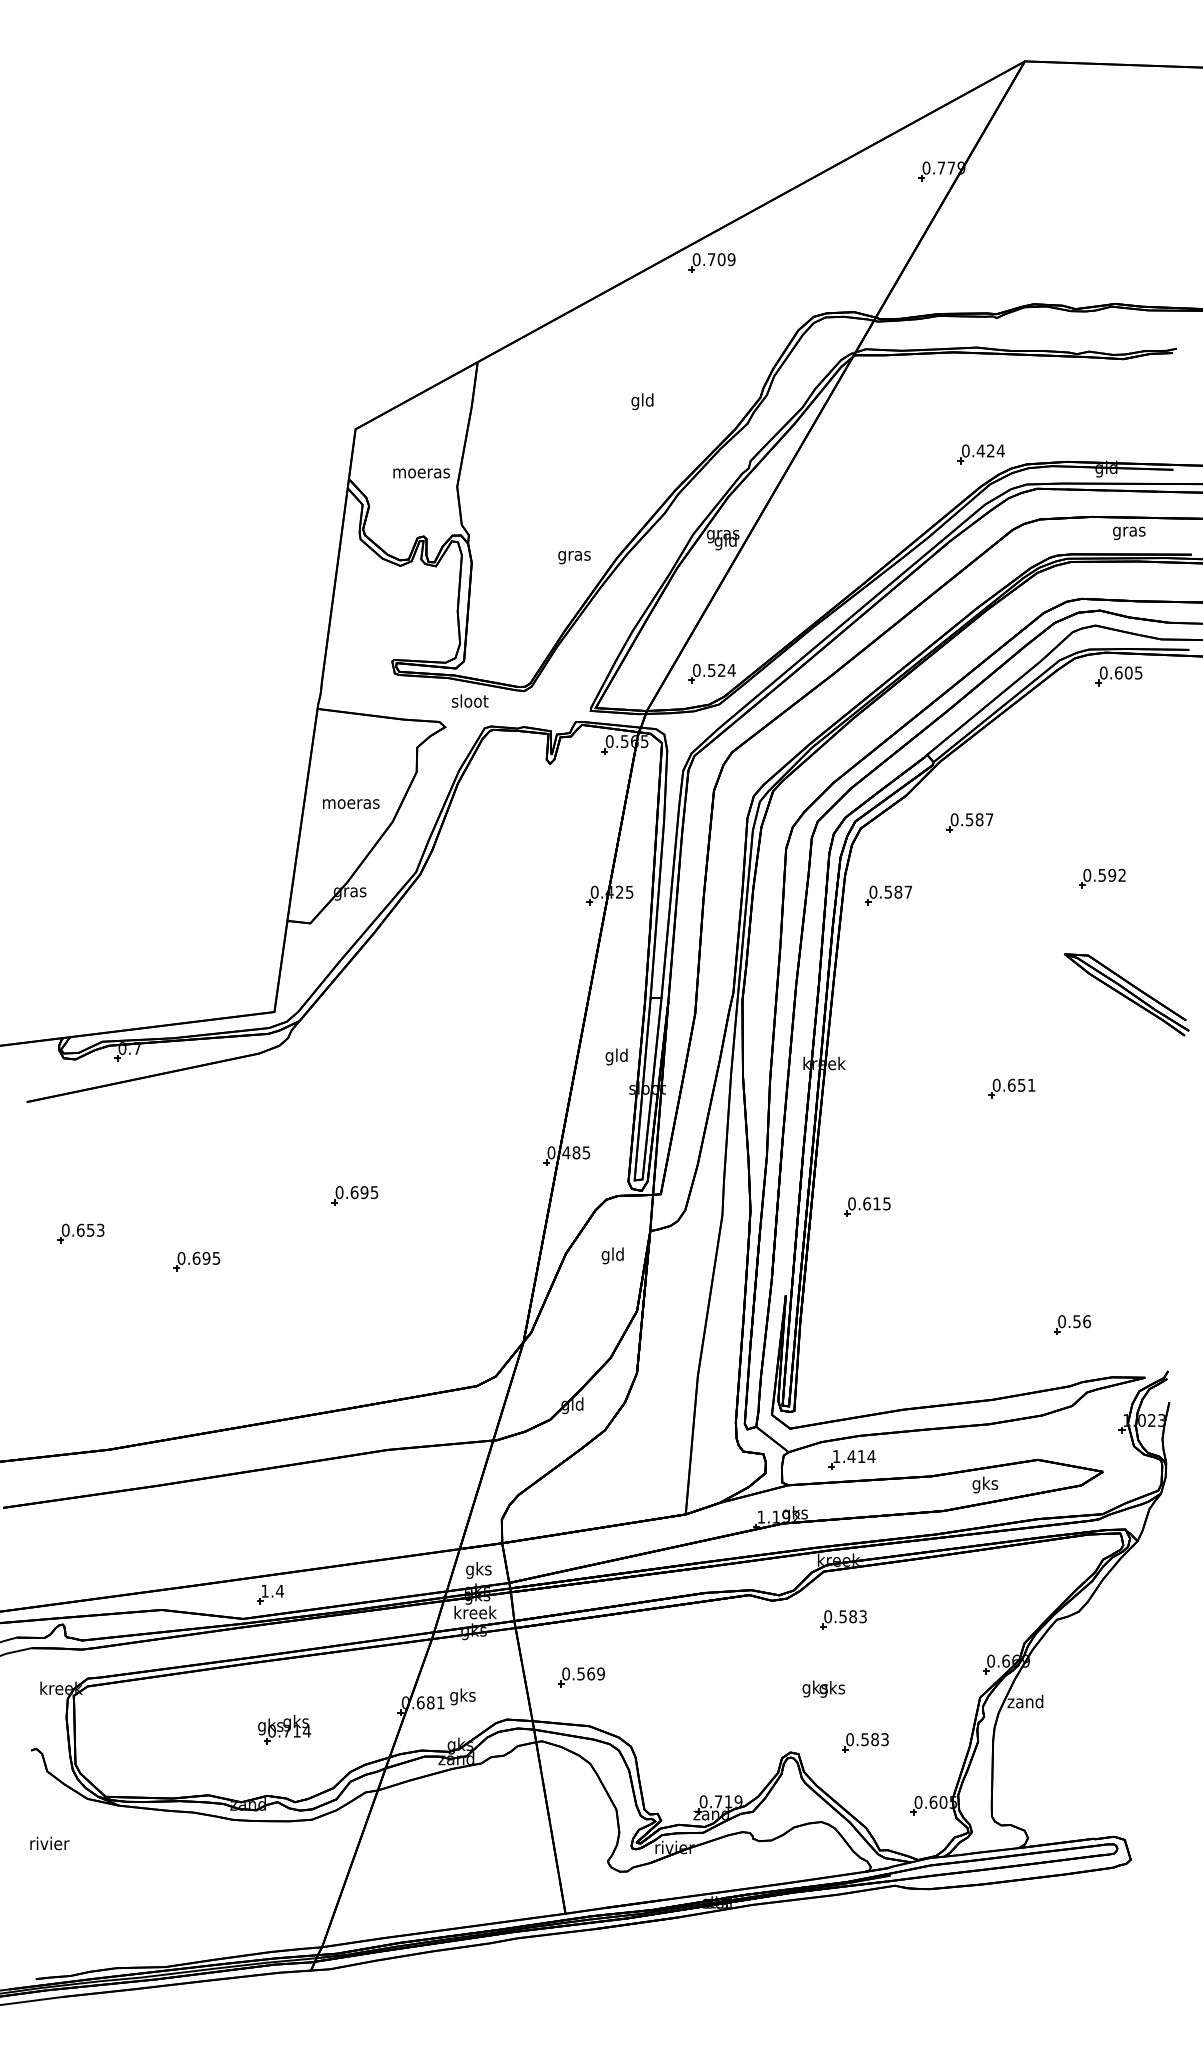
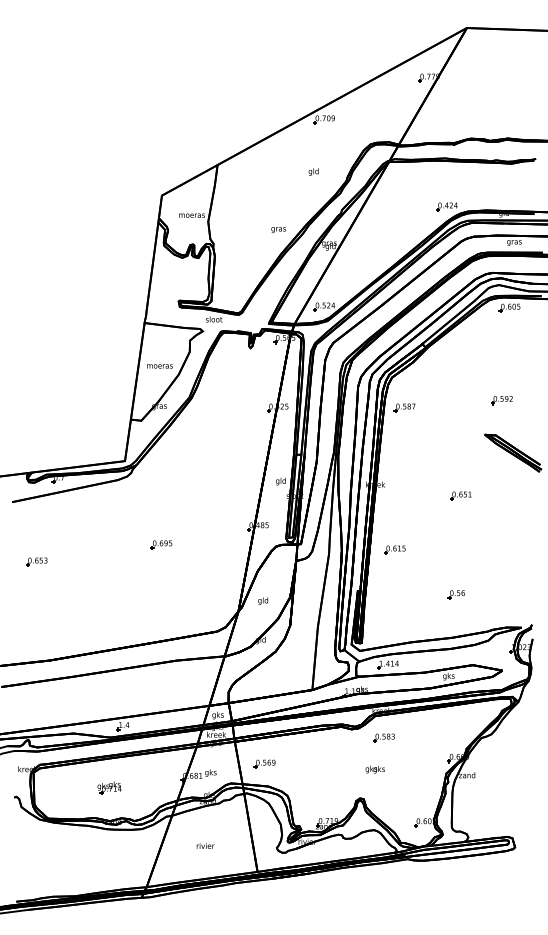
text: (642, 400) -> (313, 171), moved
text: (574, 556) -> (278, 229), moved
part: (969, 821) -> (441, 374), removed
text: (613, 1254) -> (263, 600), moved
part: (196, 1260) -> (89, 574), removed
part: (1070, 1324) -> (455, 594), moved
part: (284, 1728) -> (109, 787), moved
part: (863, 1741) -> (393, 793), removed
text: (49, 1842) -> (205, 845), moved

